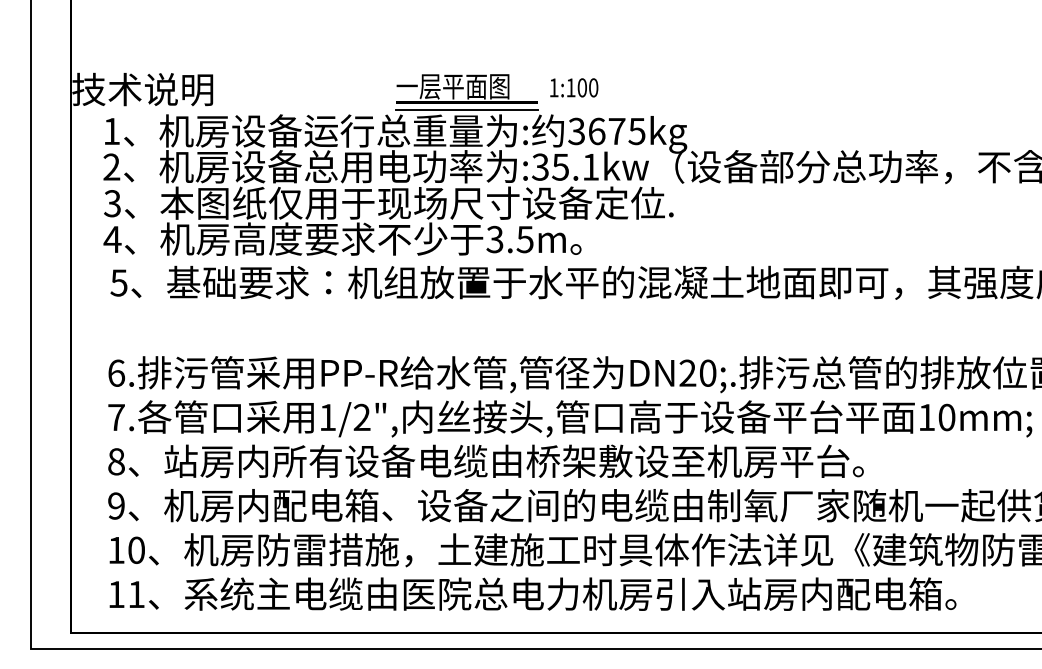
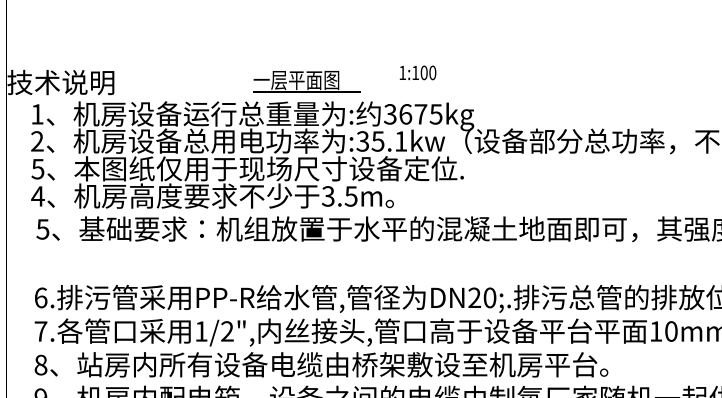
text: (574, 87) -> (418, 72), moved
line: (466, 109) -> (306, 97), removed
text: (112, 203) -> (37, 169), 3 -> 5

